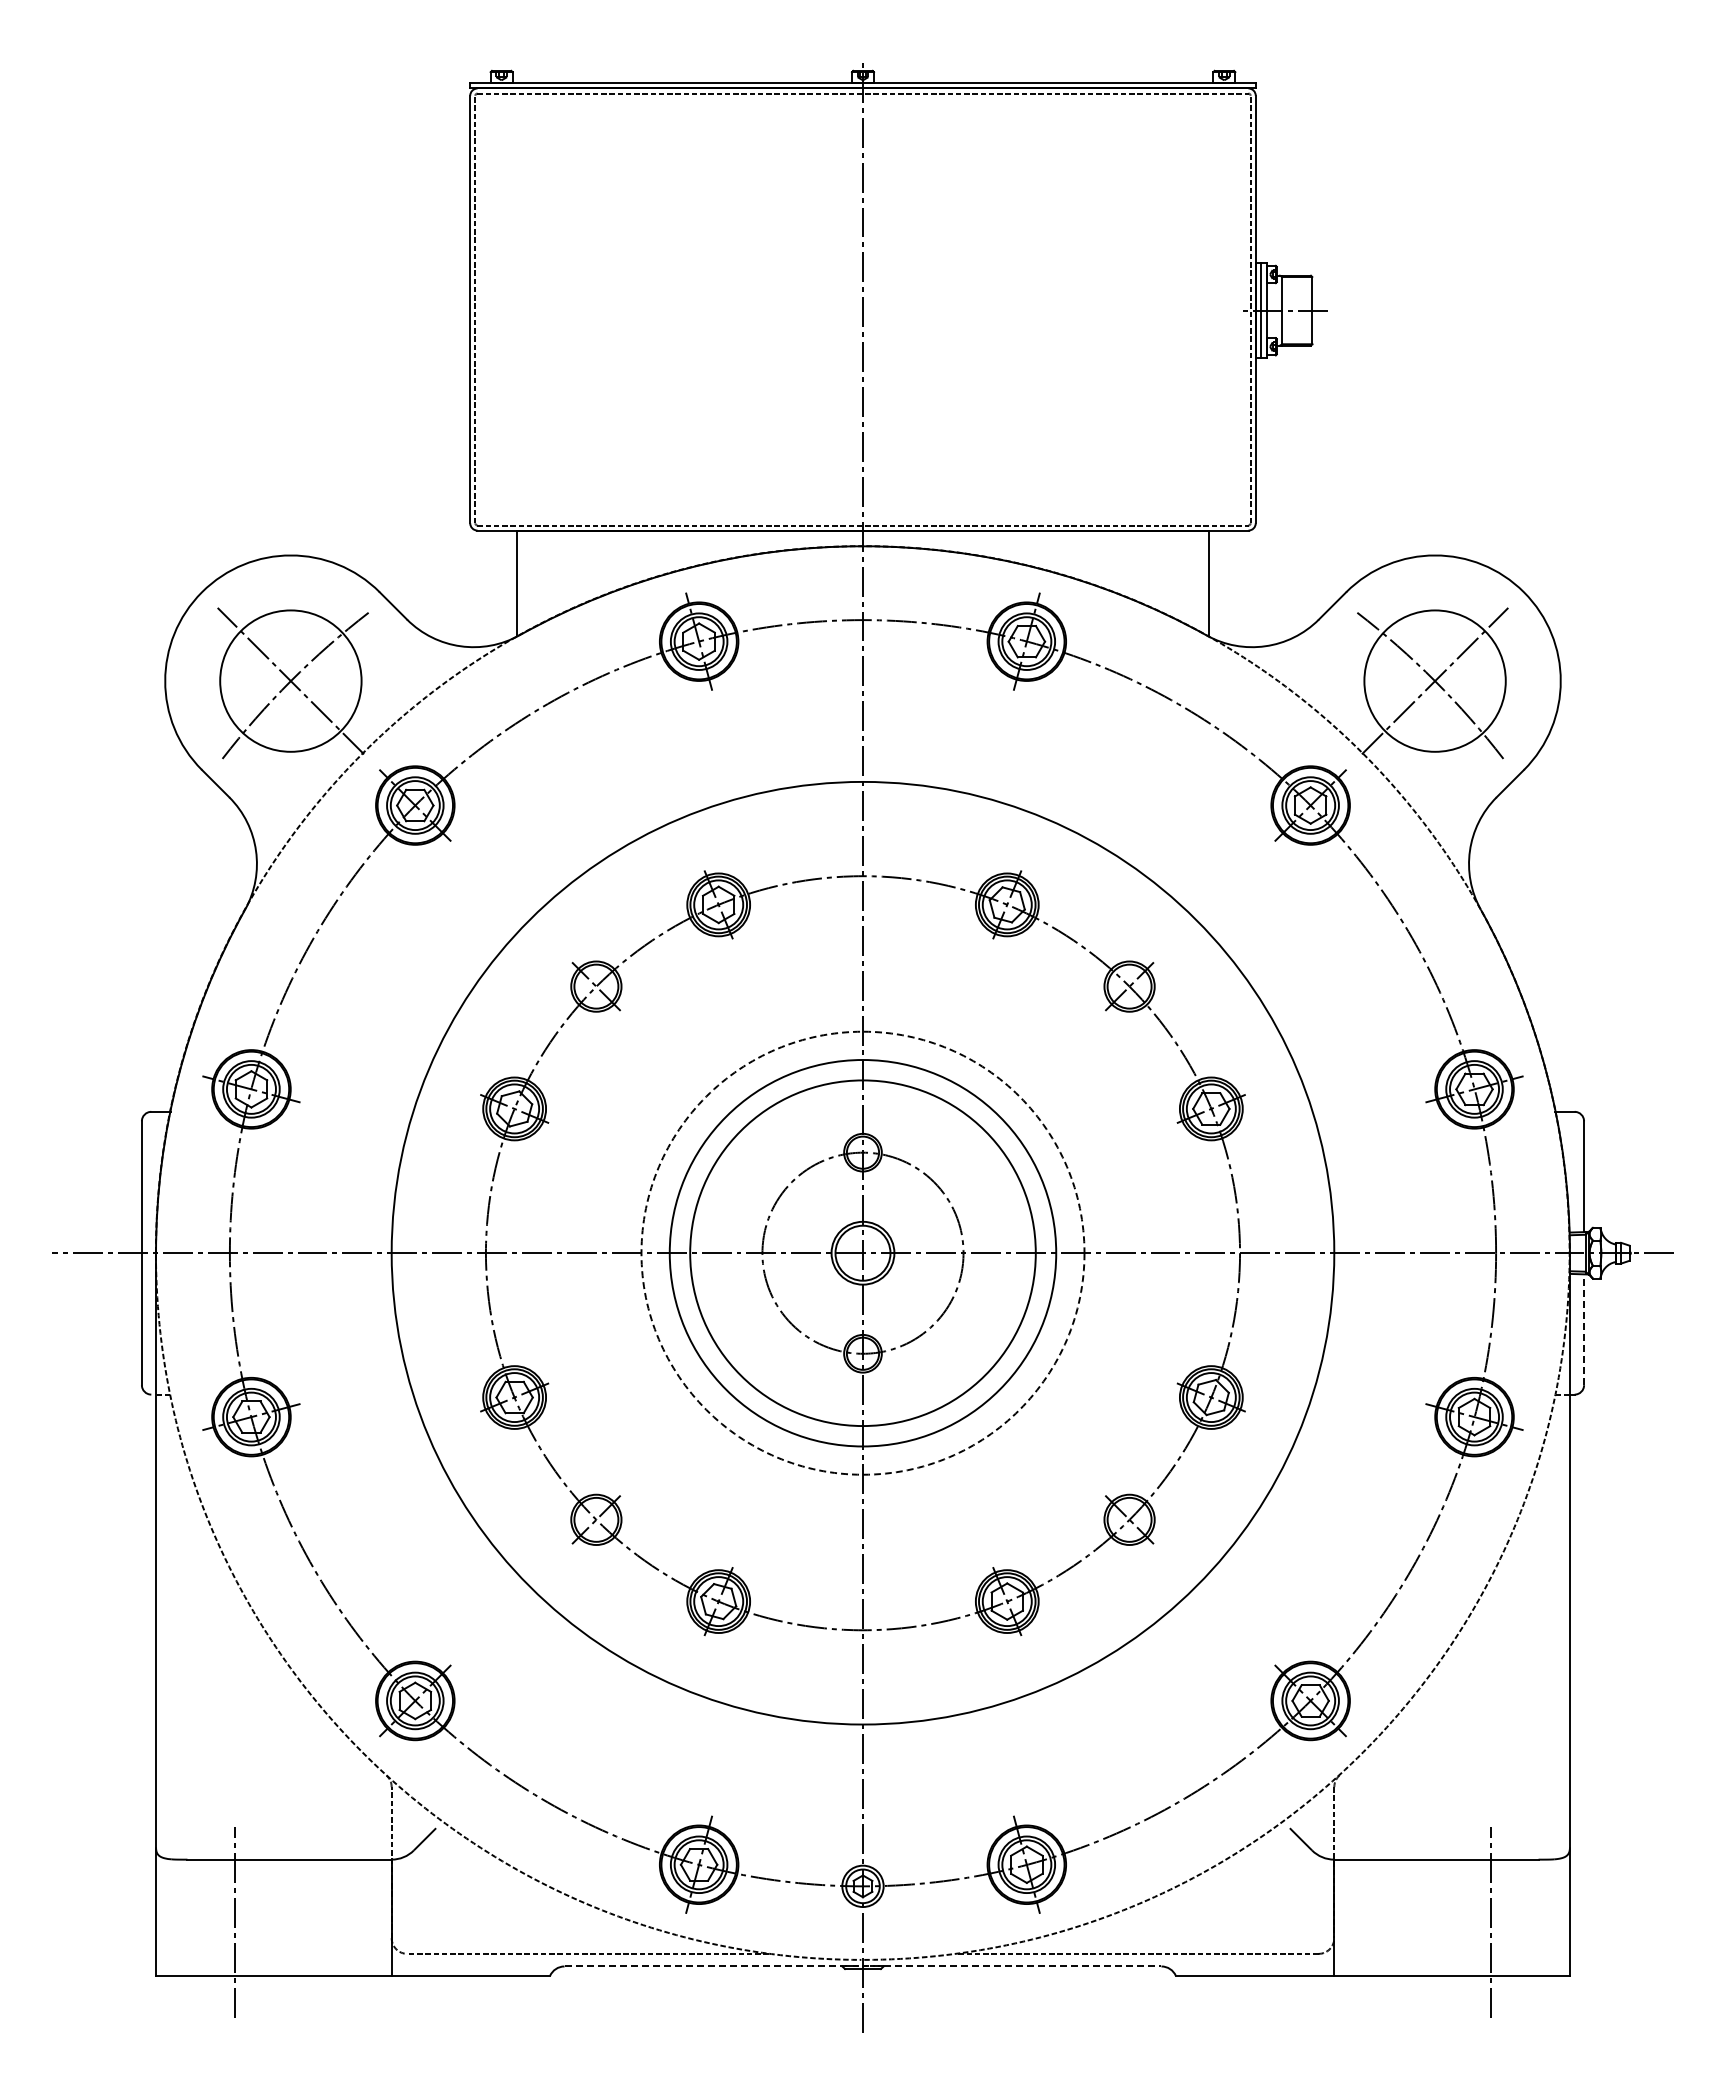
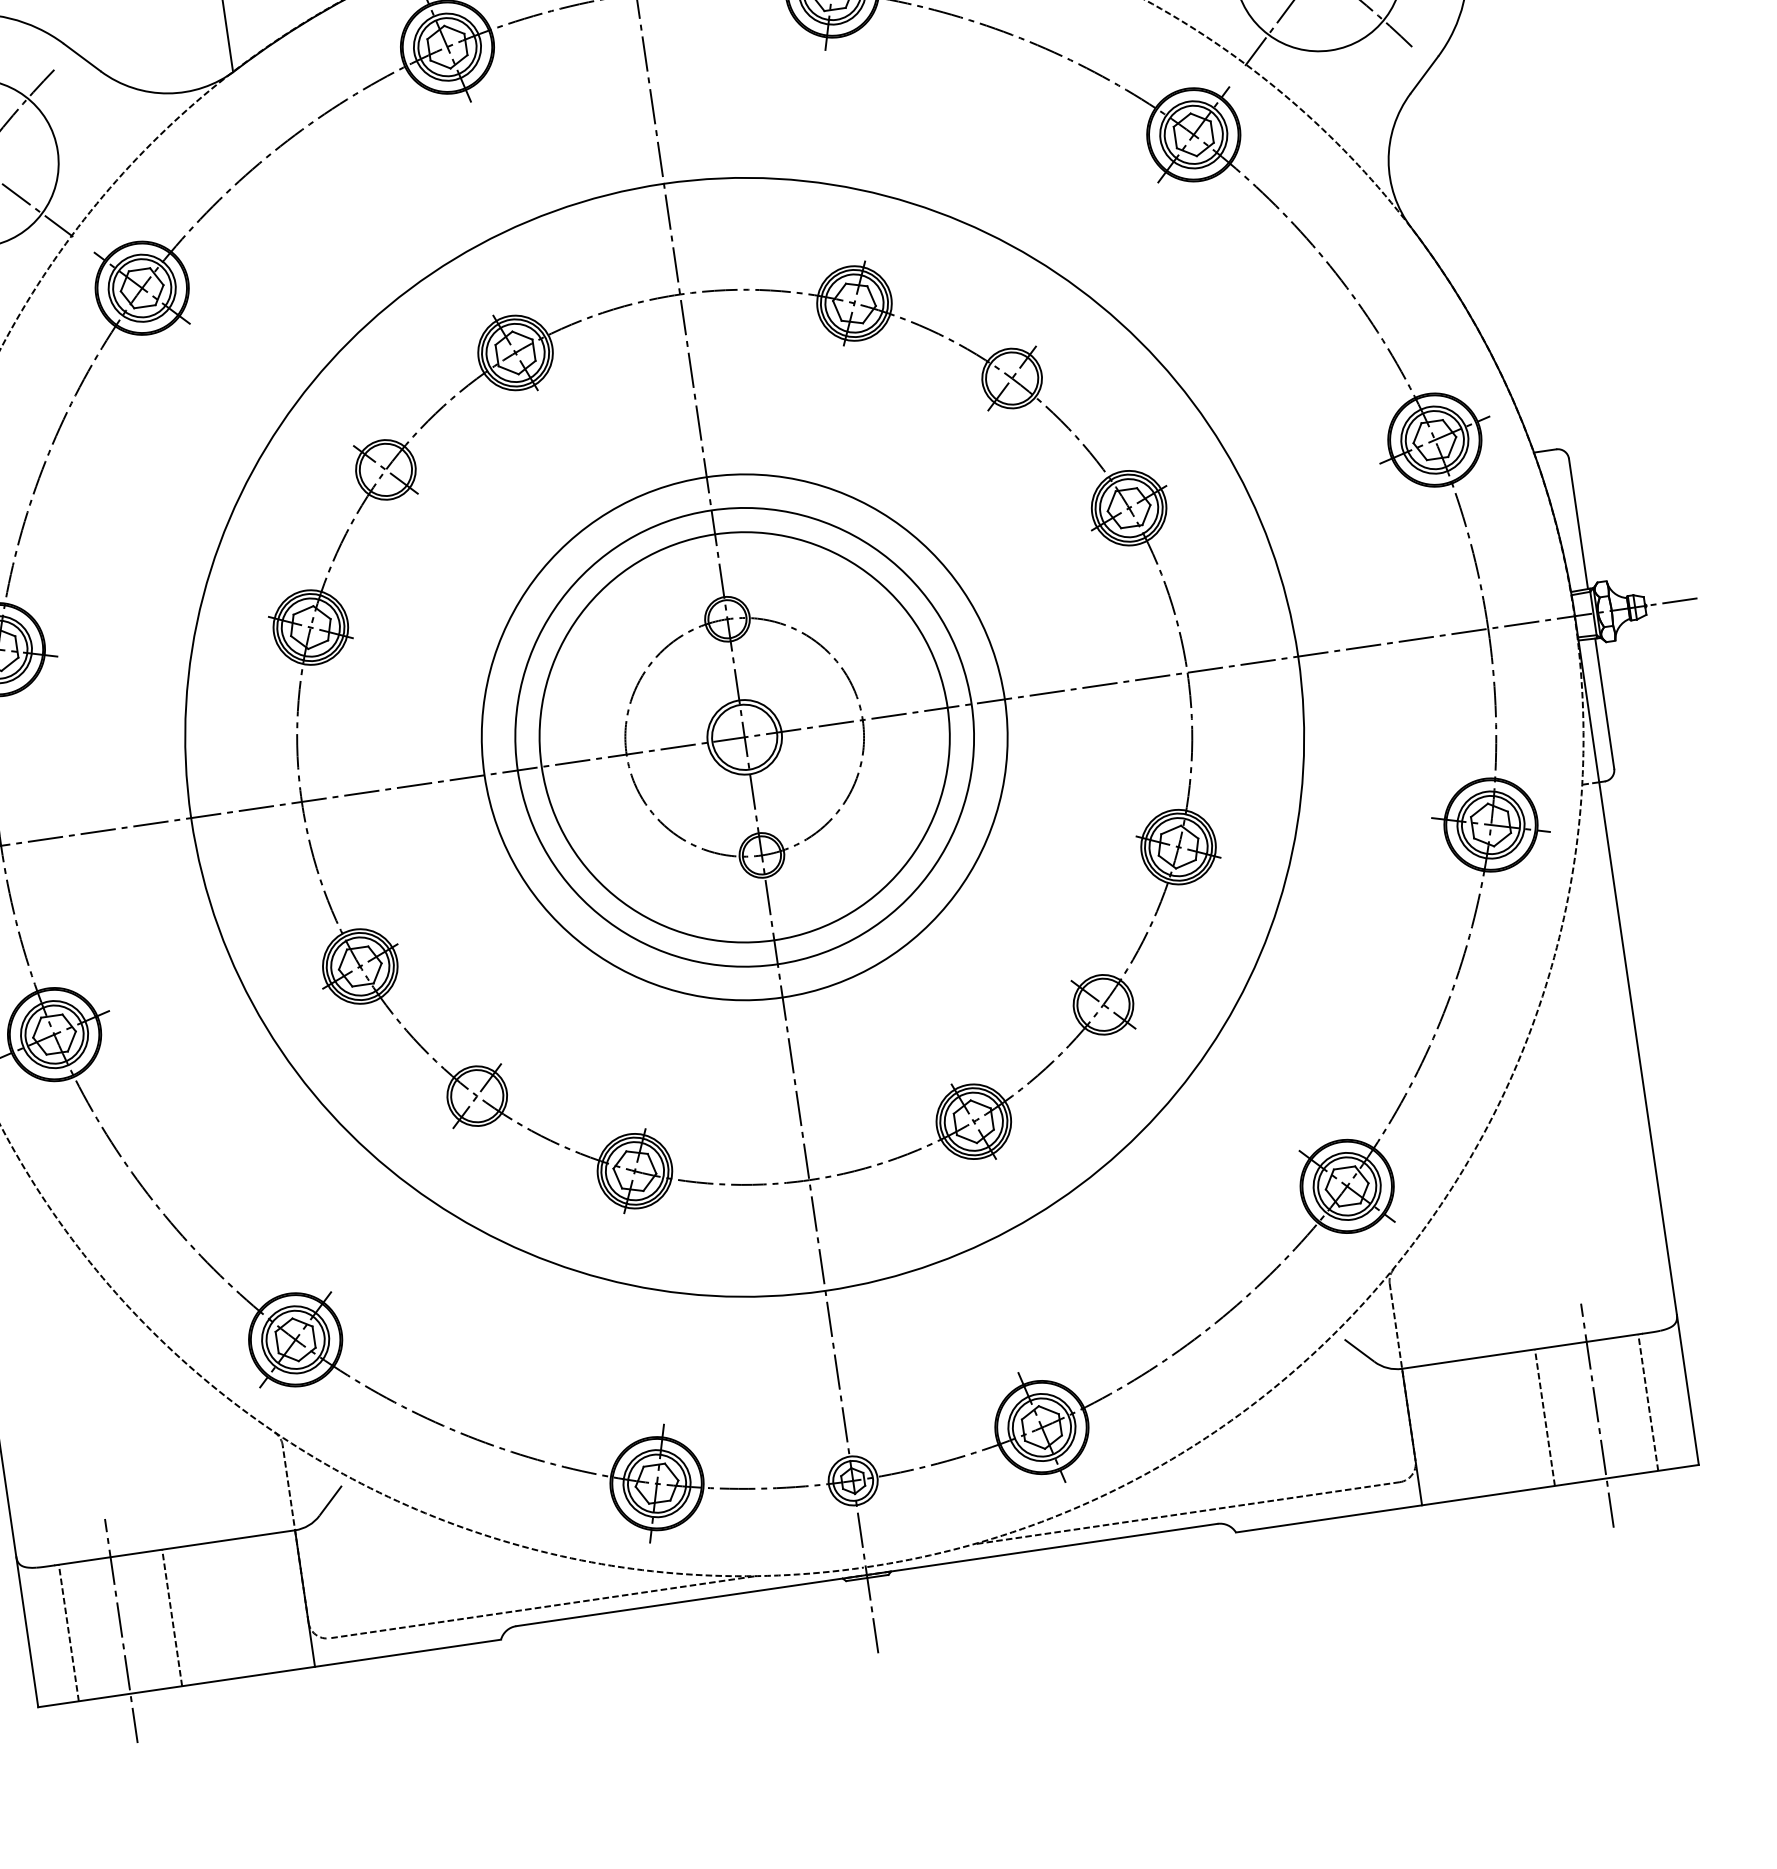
circle: (862, 1252) -> (744, 736), dashed -> solid
line: (1584, 1329) -> (1605, 703), dashed -> solid
line: (190, 1917) -> (68, 1632), added
line: (278, 1917) -> (172, 1617), added
line: (1447, 1917) -> (1545, 1417), added
line: (1535, 1917) -> (1648, 1402), added
line: (863, 1966) -> (867, 1574), dashed -> solid

